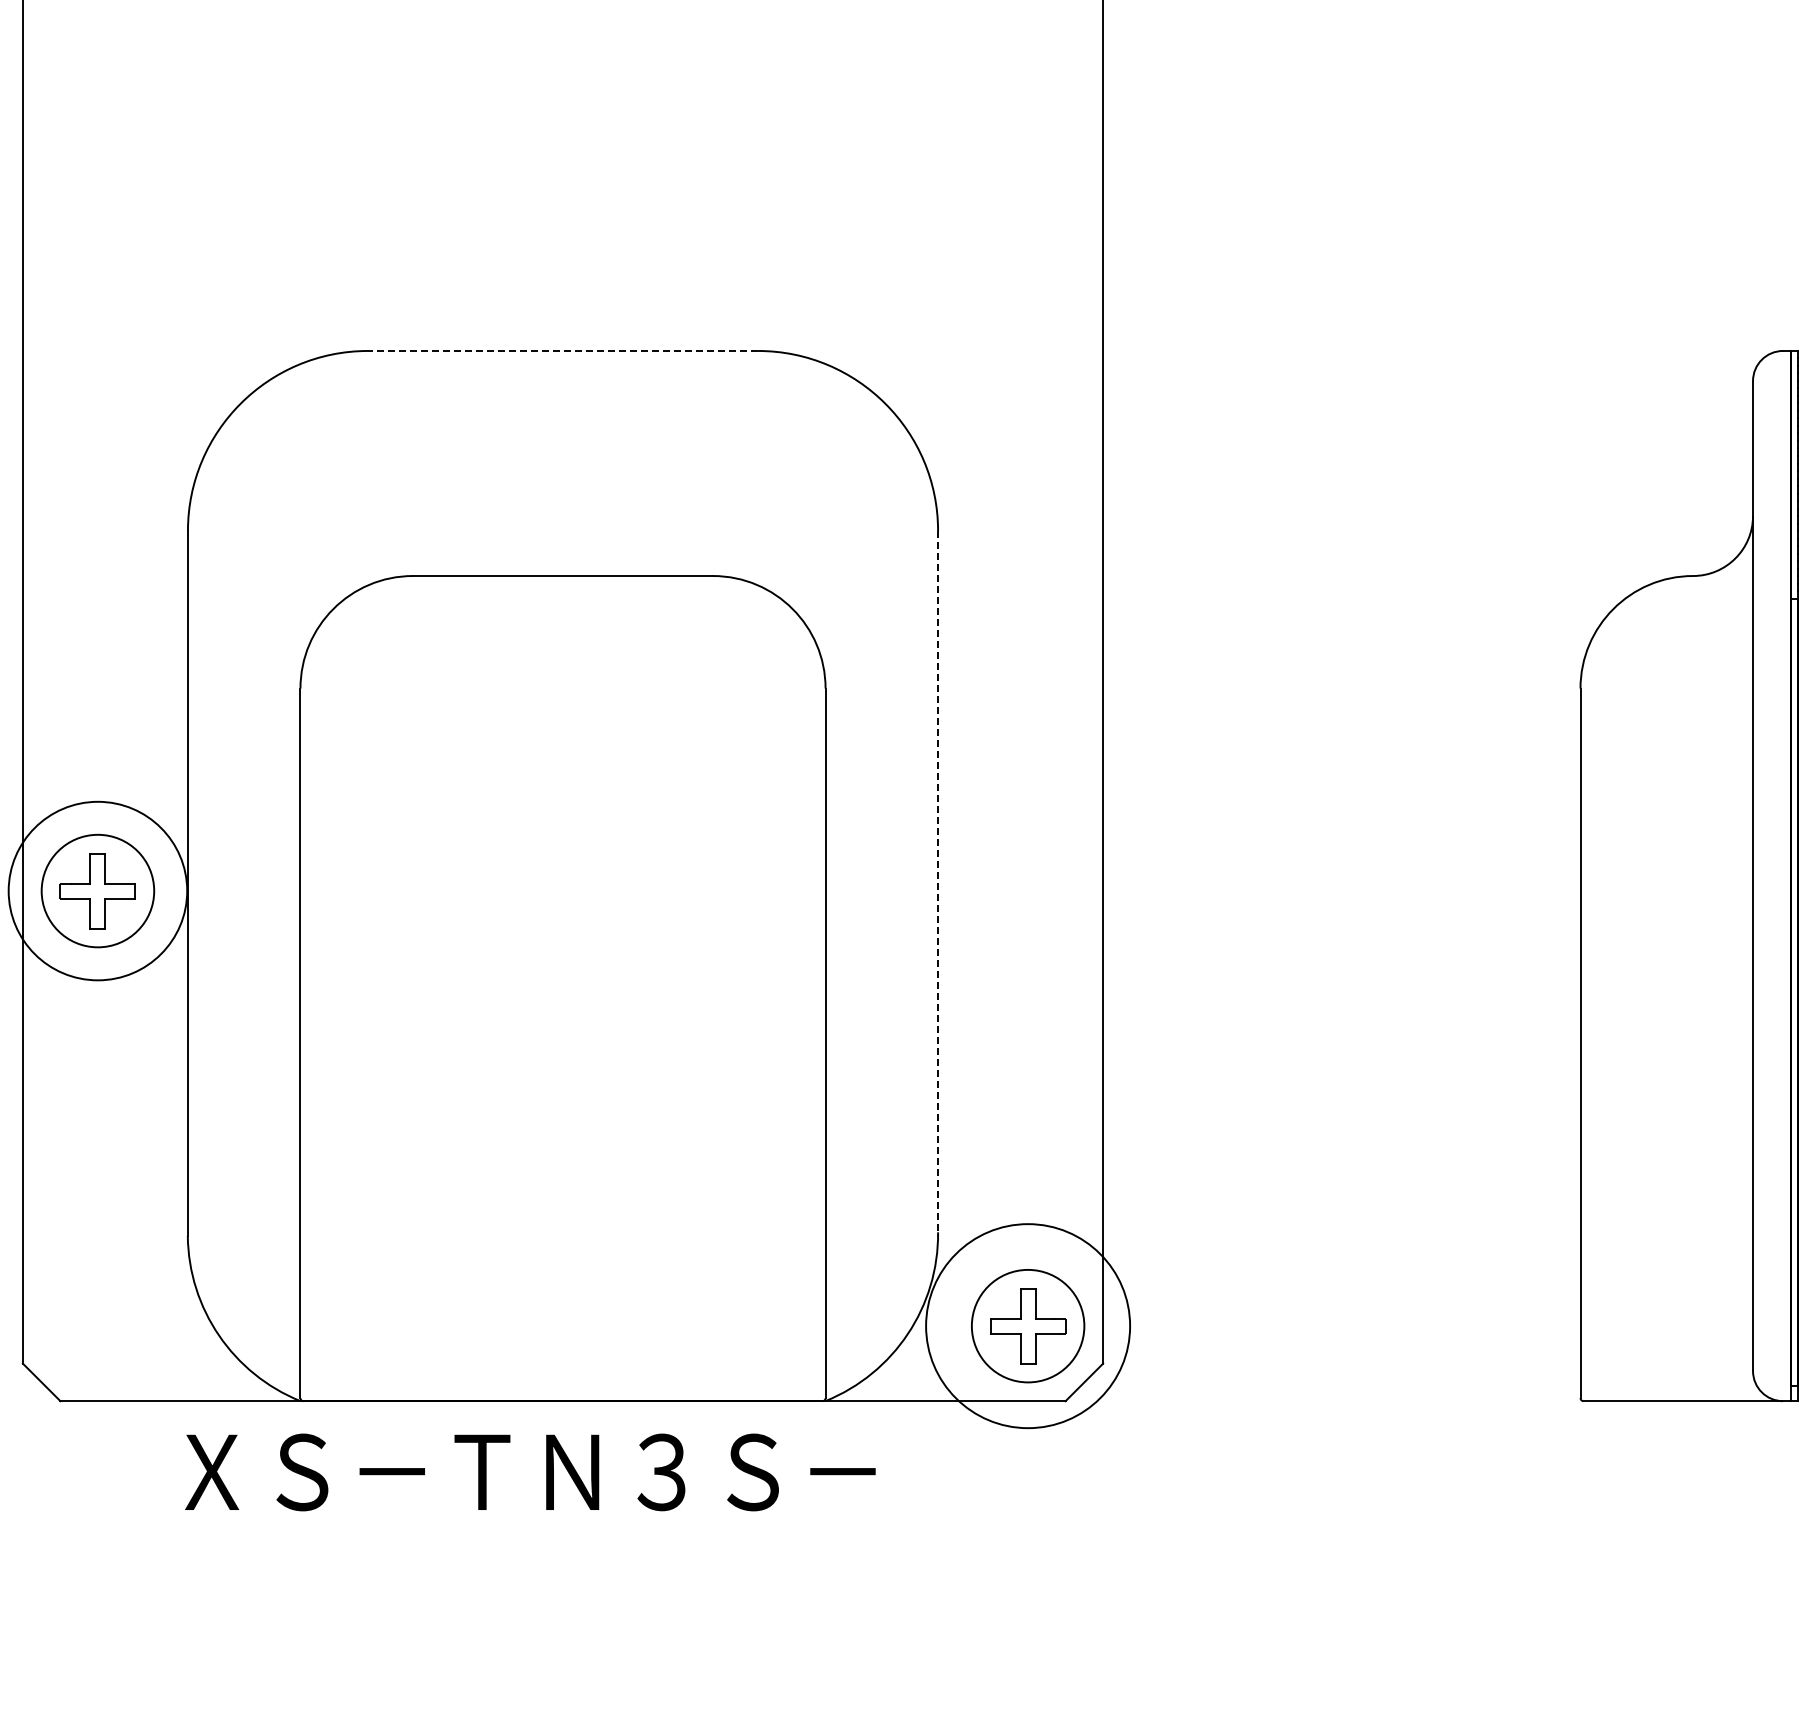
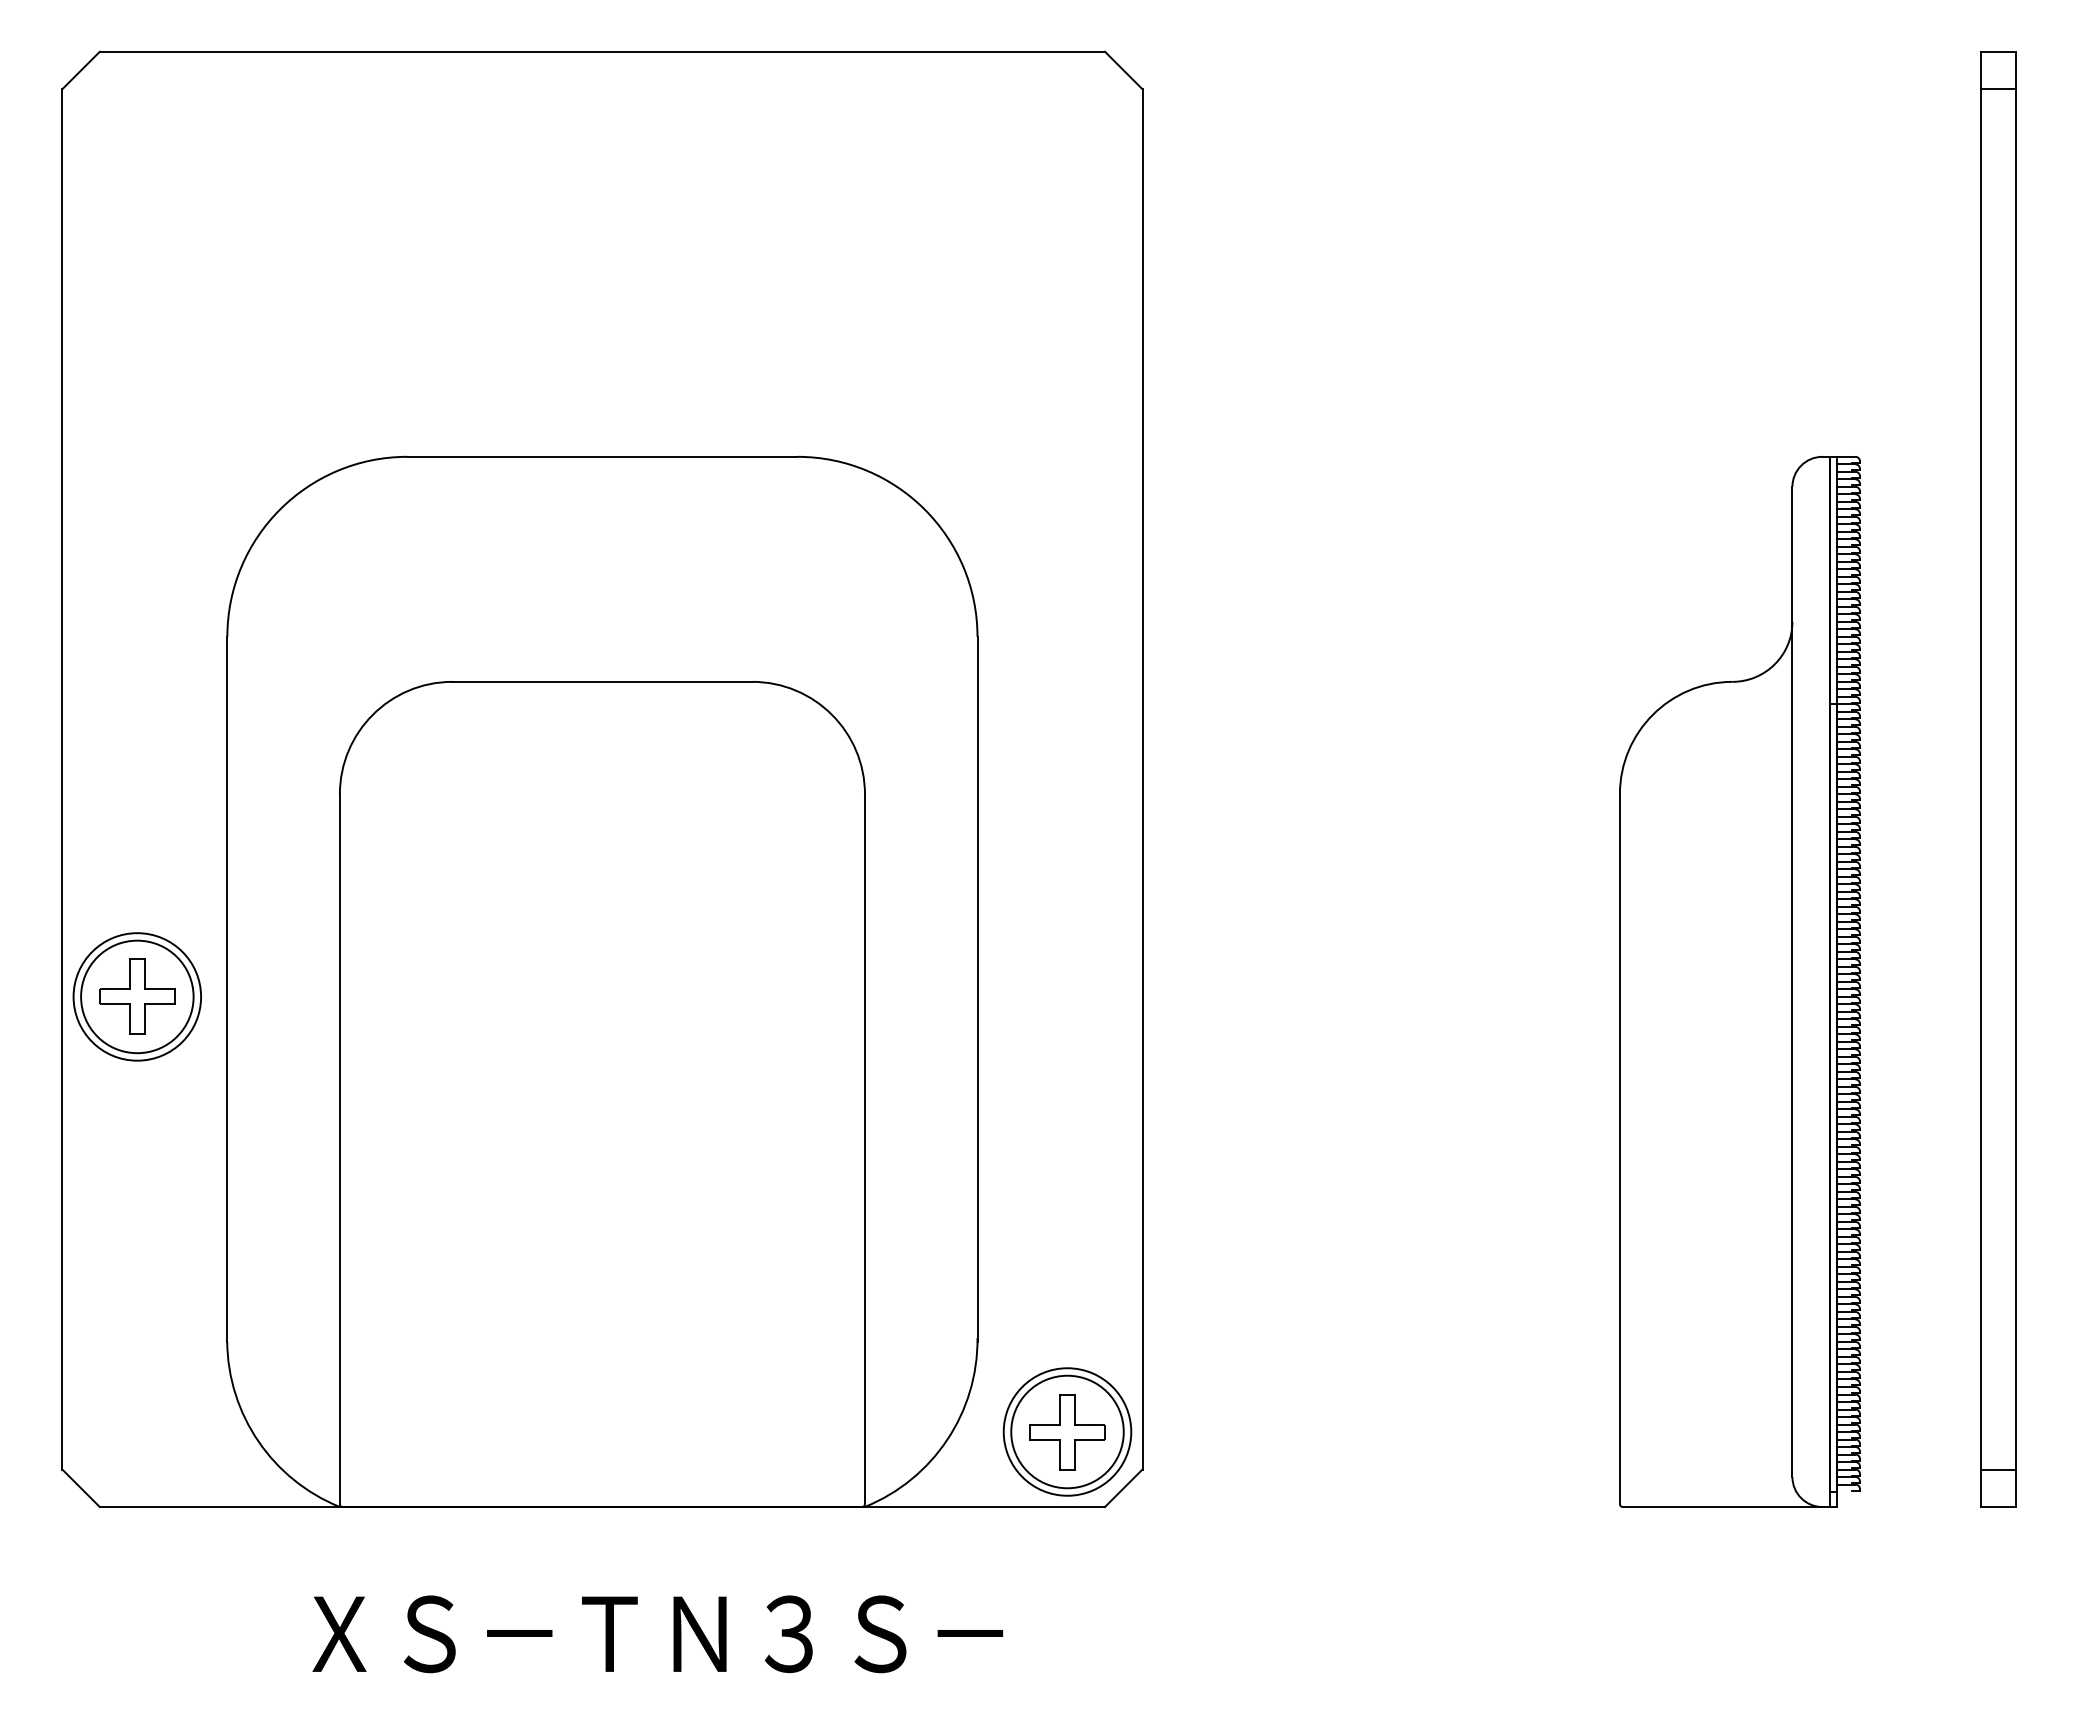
line: (562, 350) -> (601, 456), dashed -> solid
line: (938, 883) -> (977, 989), dashed -> solid
circle: (98, 890) -> (137, 996), size x0.71
circle: (1028, 1325) -> (1067, 1431), size x0.62
text: (530, 1472) -> (657, 1634), moved

